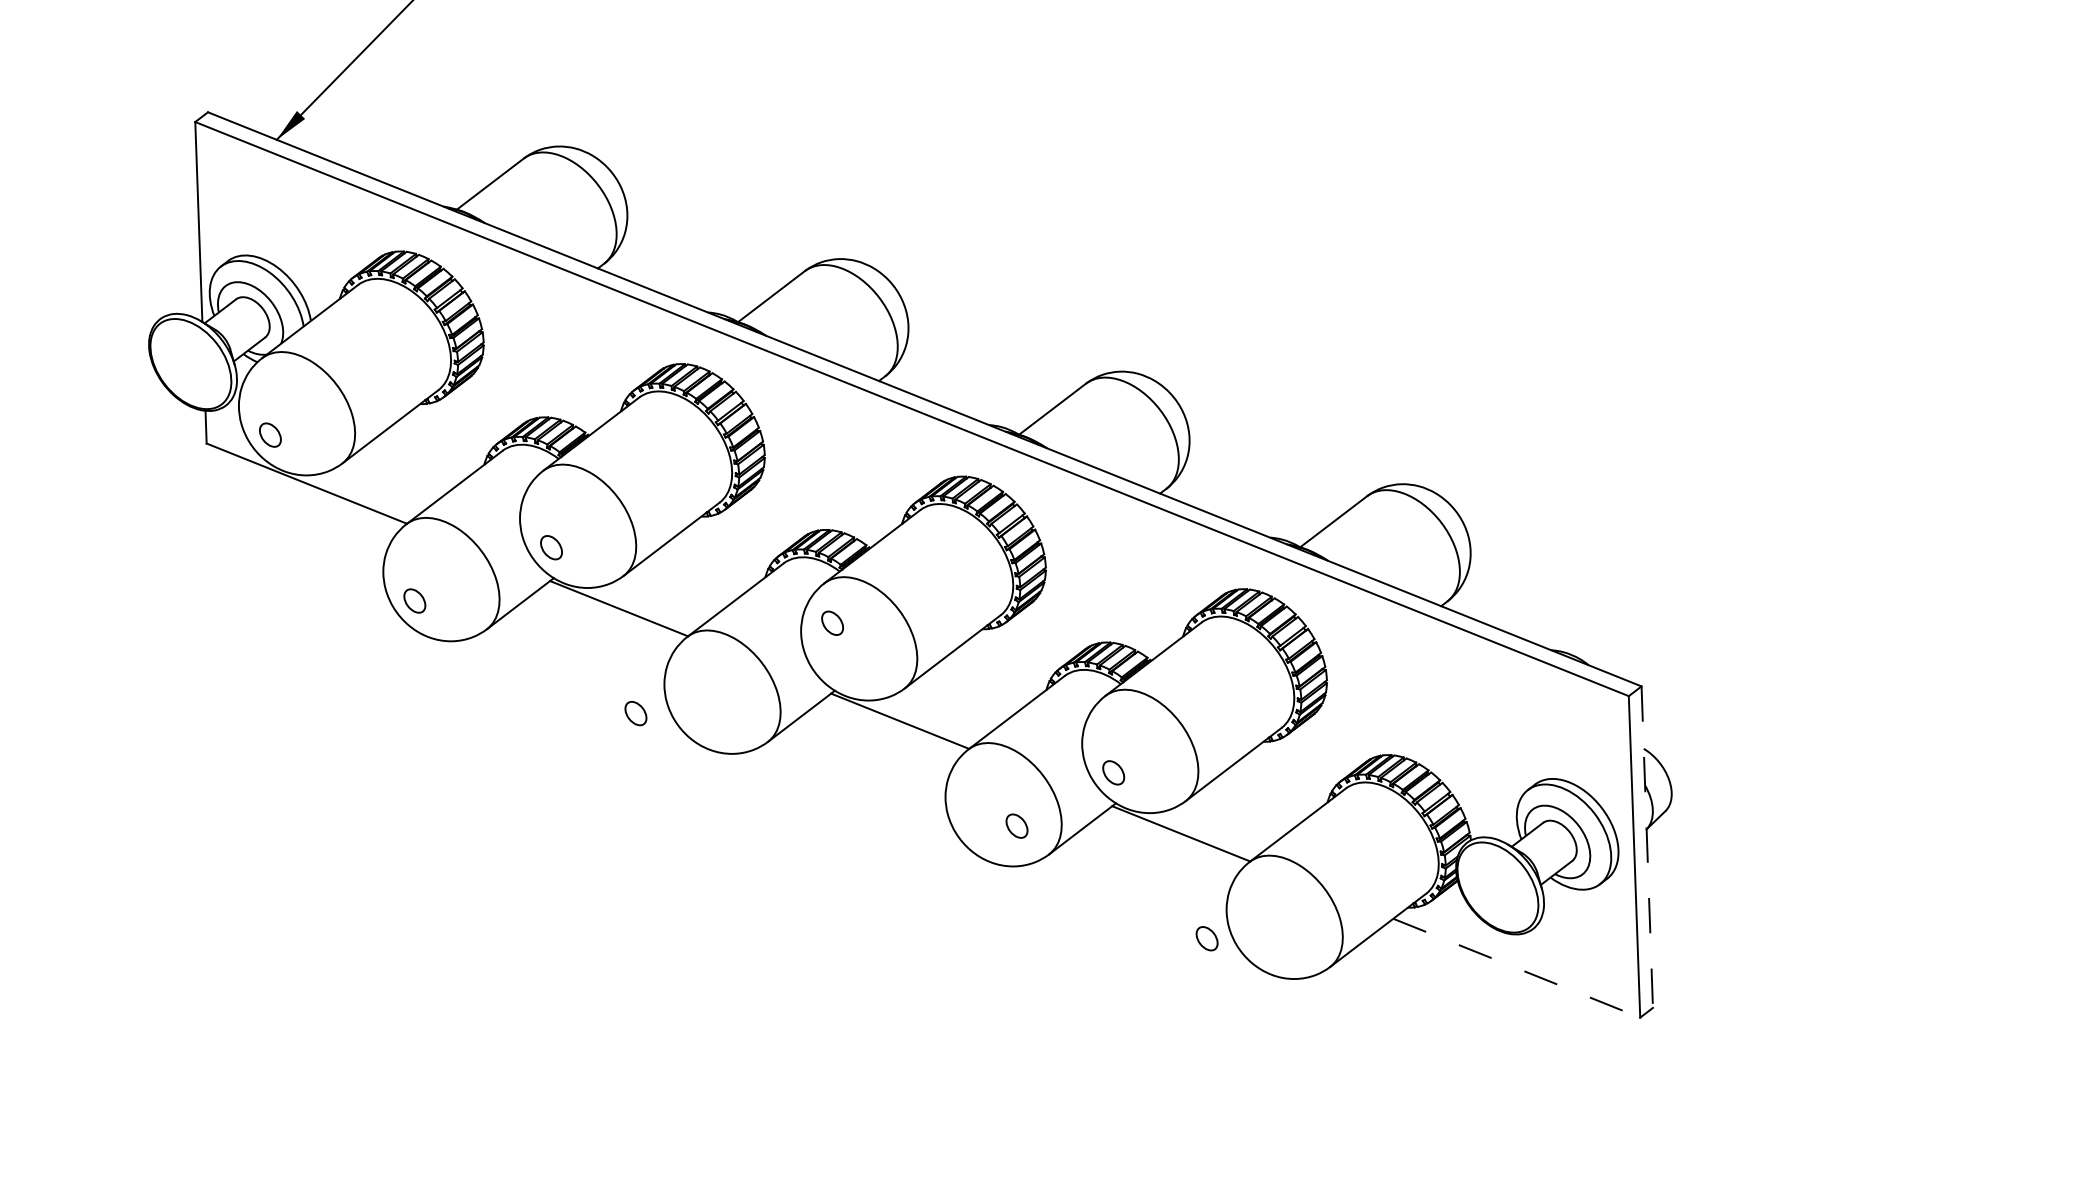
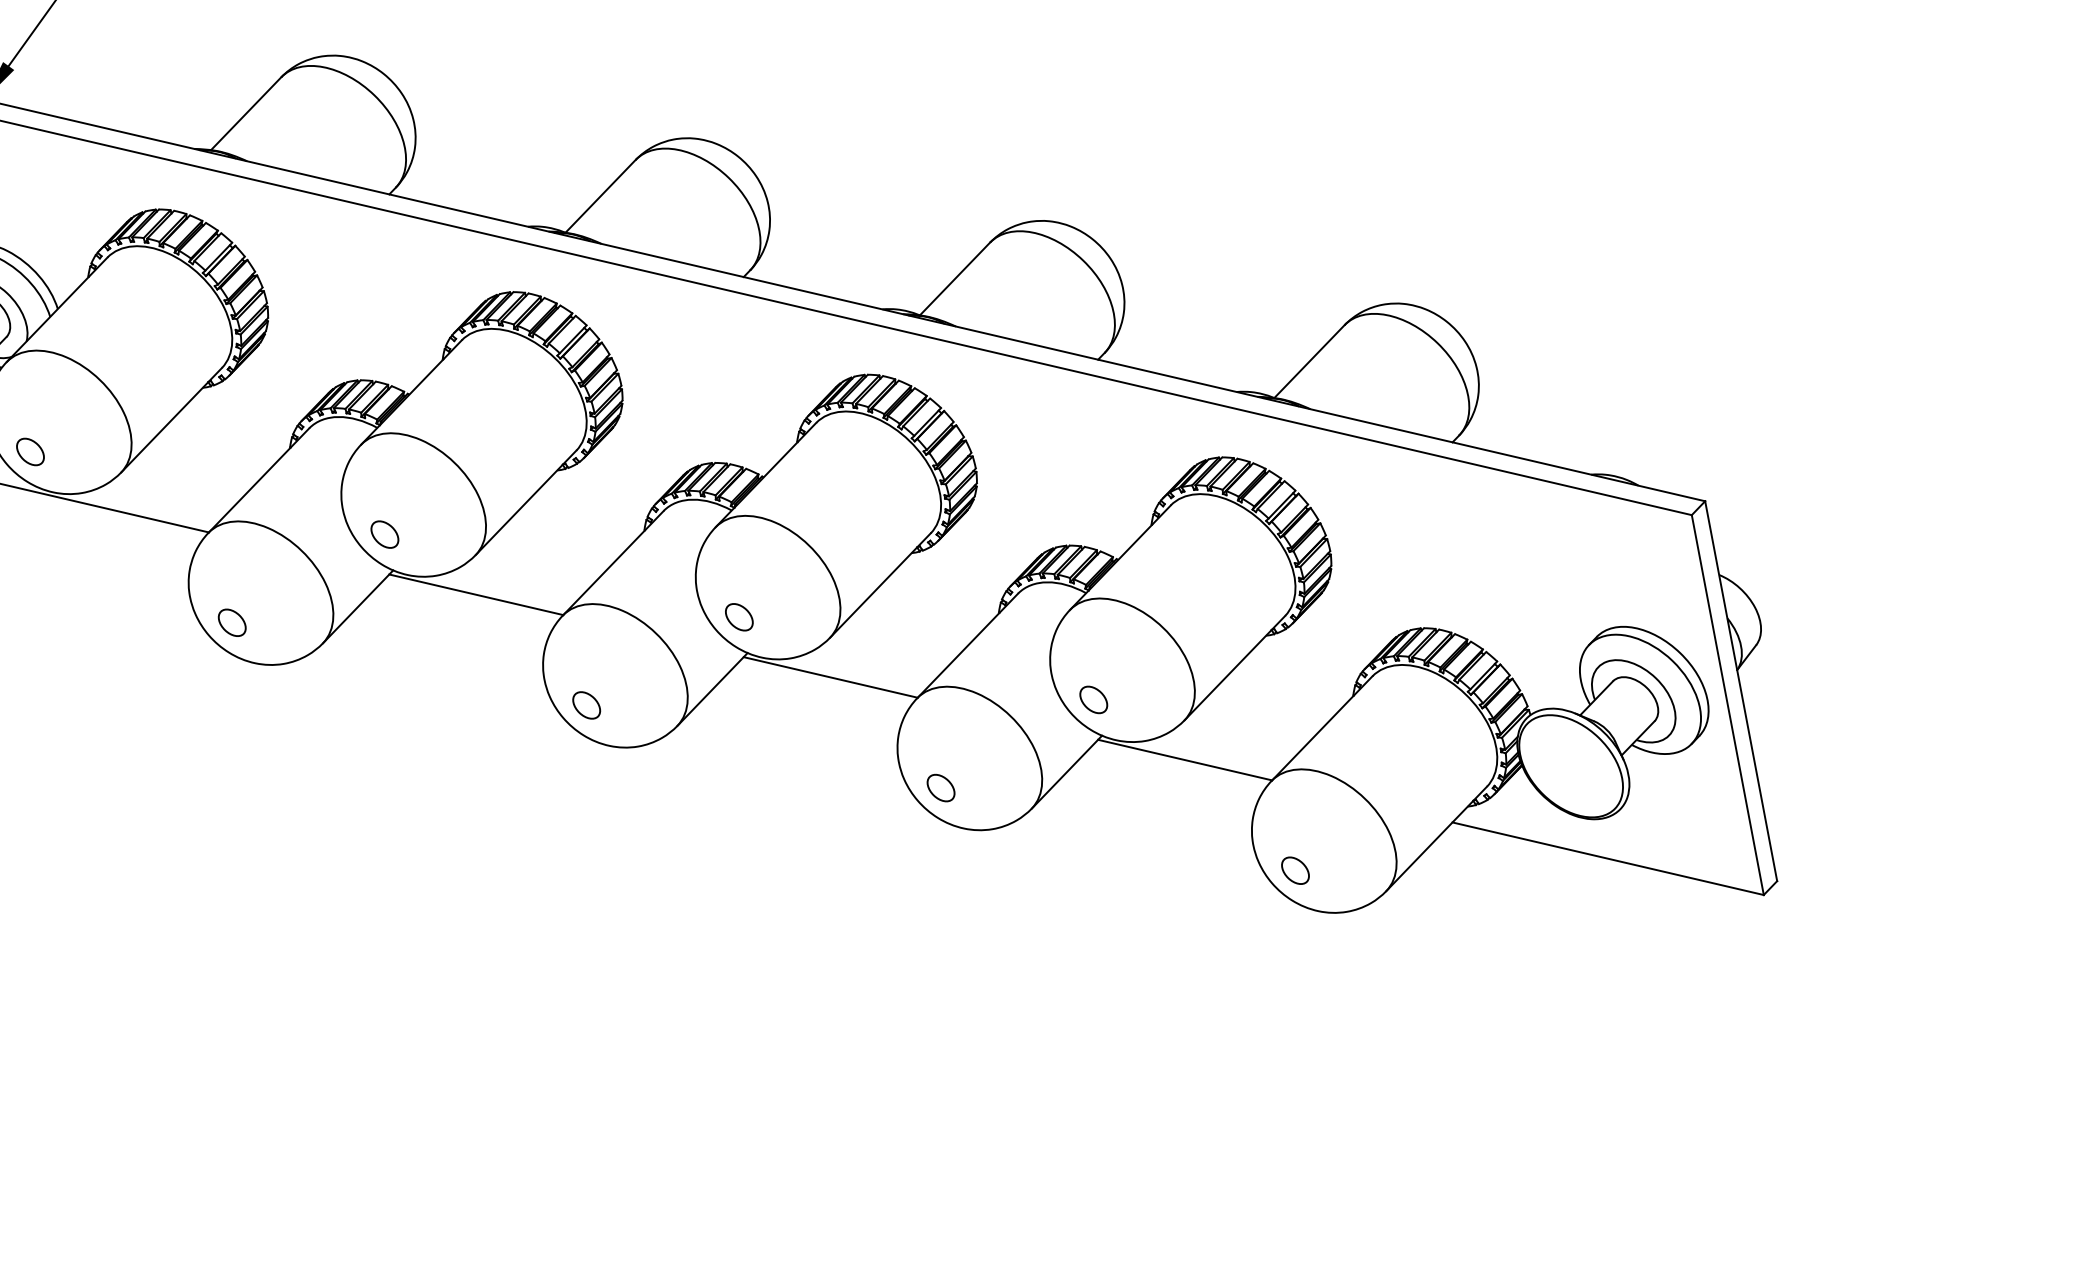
part: (832, 622) -> (739, 616), moved
part: (635, 713) -> (586, 705), moved
part: (1016, 825) -> (940, 787), moved
line: (1647, 847) -> (1741, 691), dashed -> solid
part: (1206, 938) -> (1294, 870), moved
line: (1516, 968) -> (1607, 859), dashed -> solid

